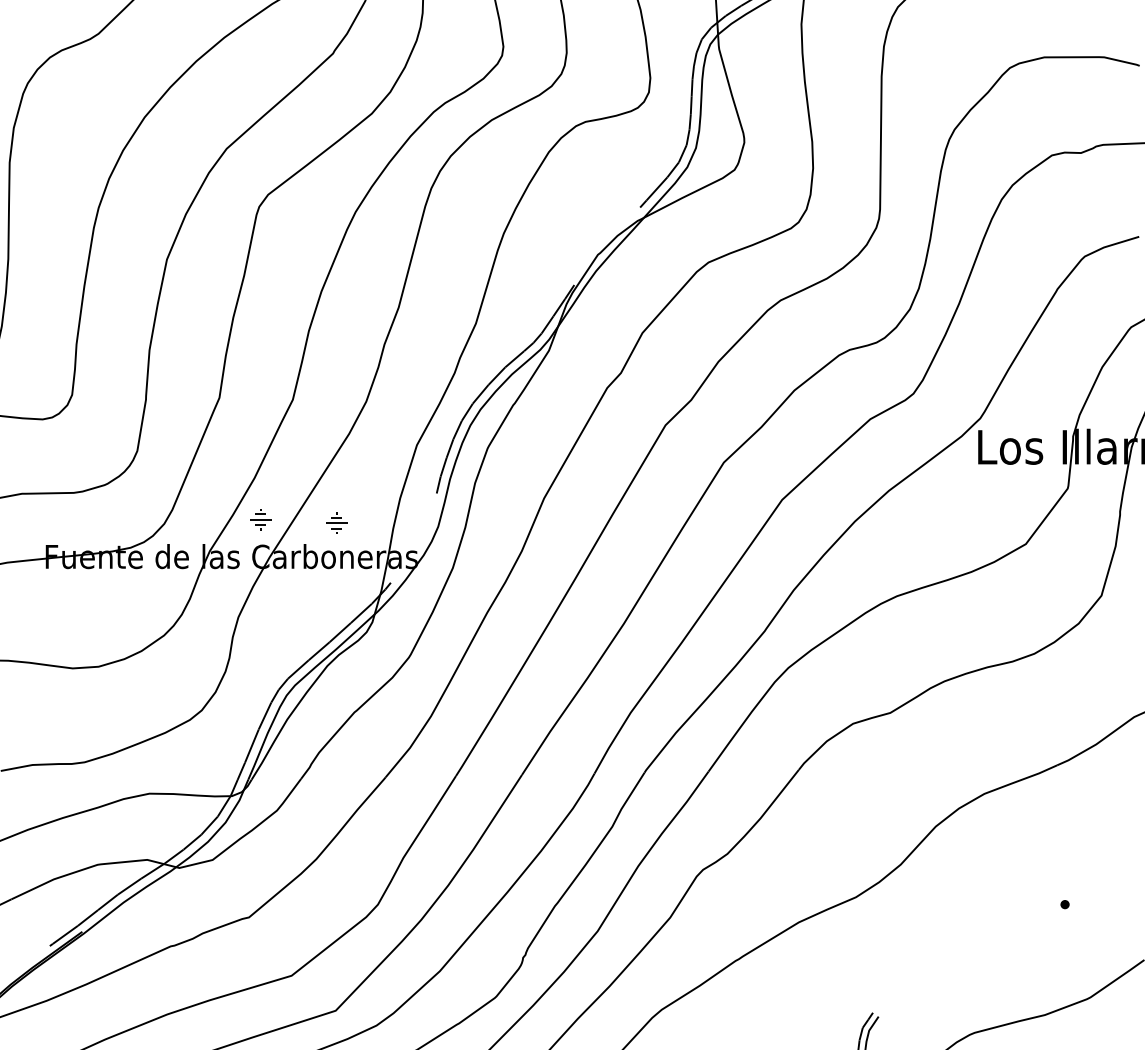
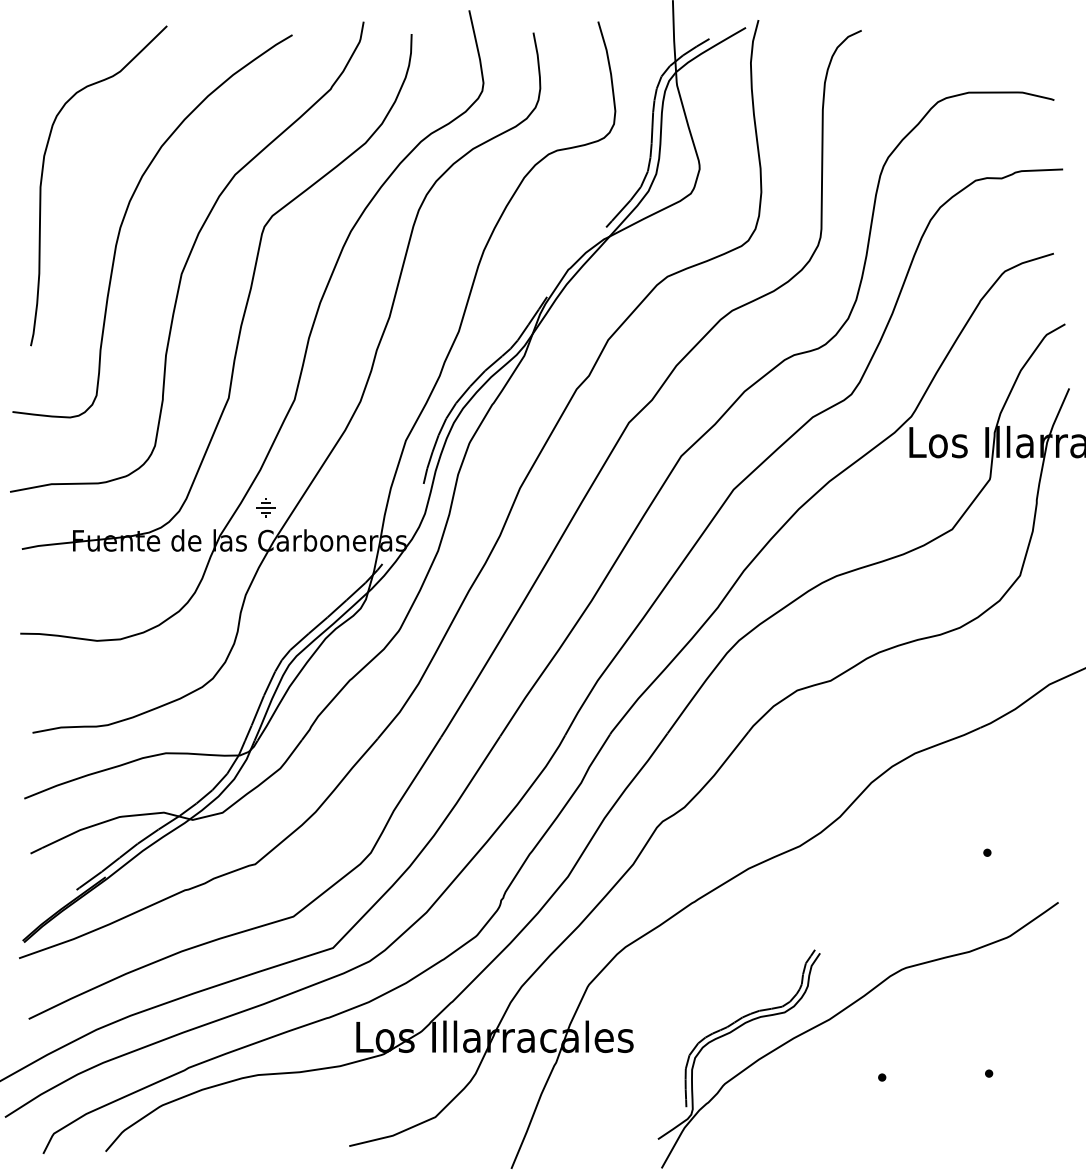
part: (336, 523) -> (333, 510), removed

